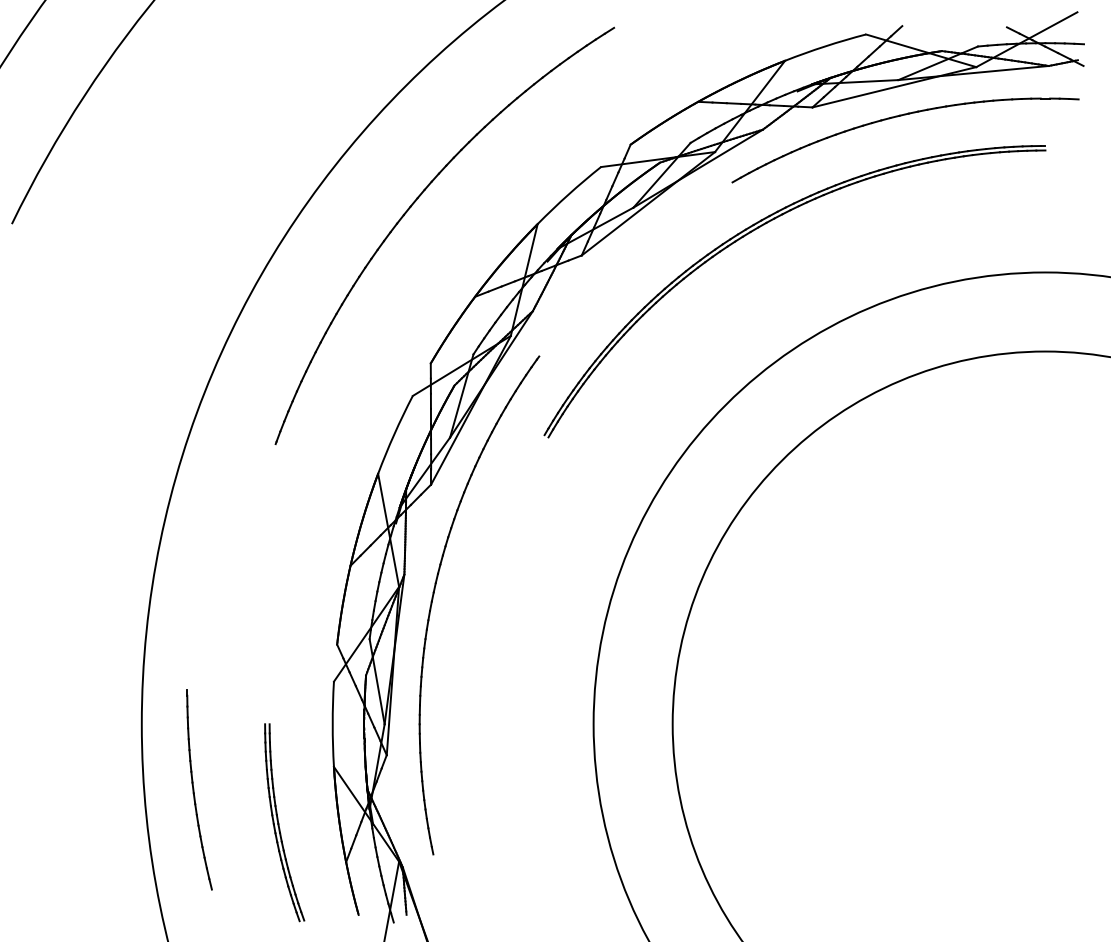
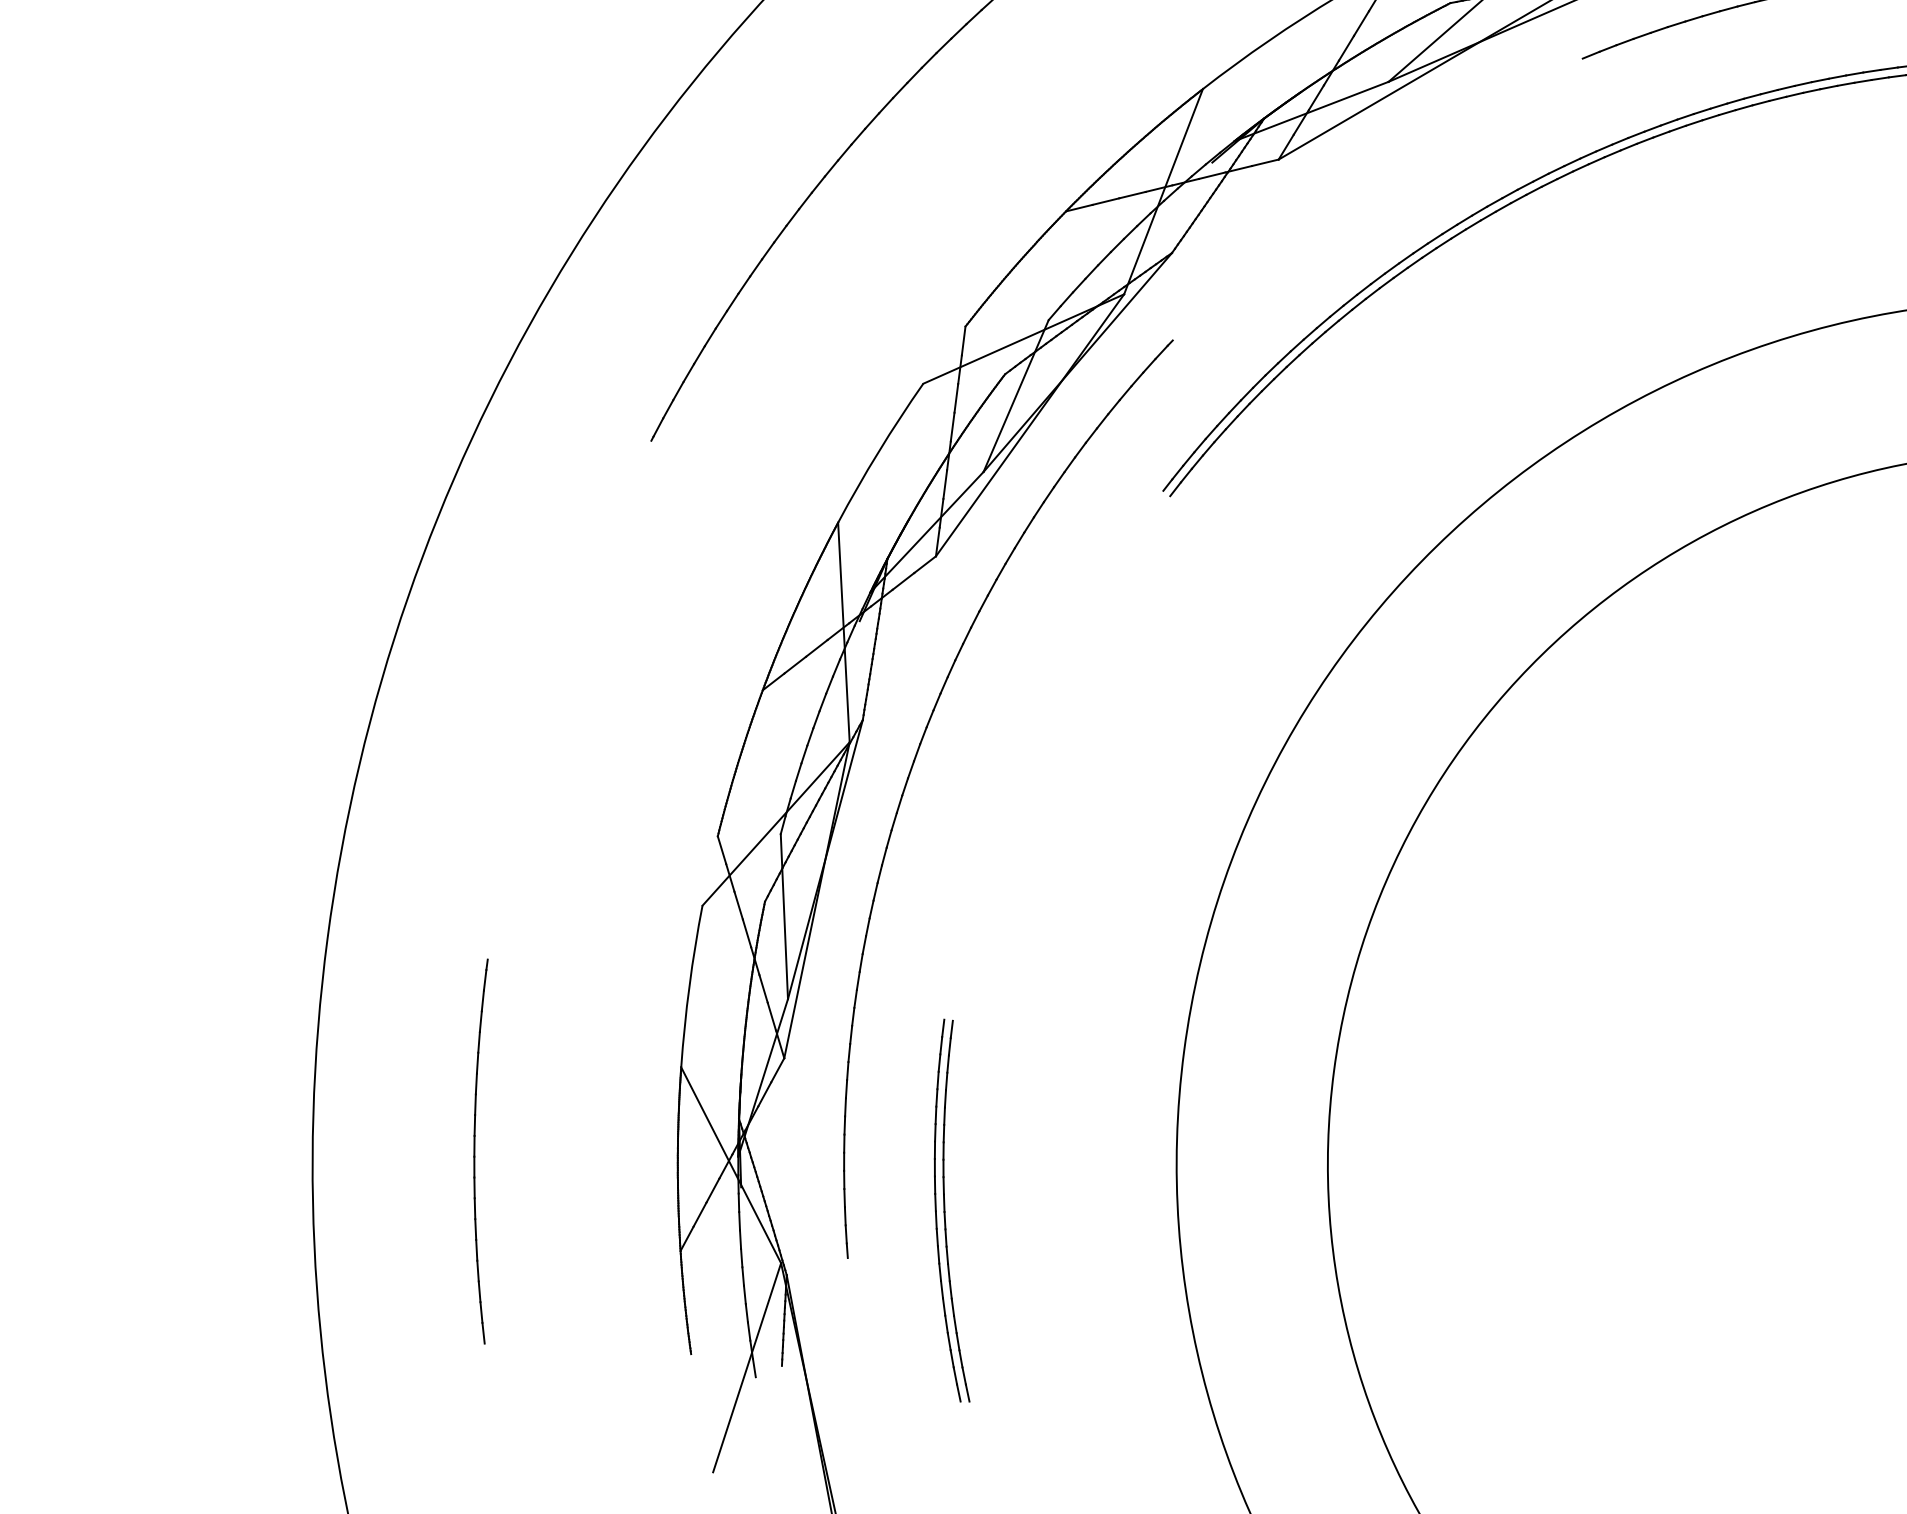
part: (199, 789) -> (486, 1150), moved
part: (284, 822) -> (956, 1210), moved

